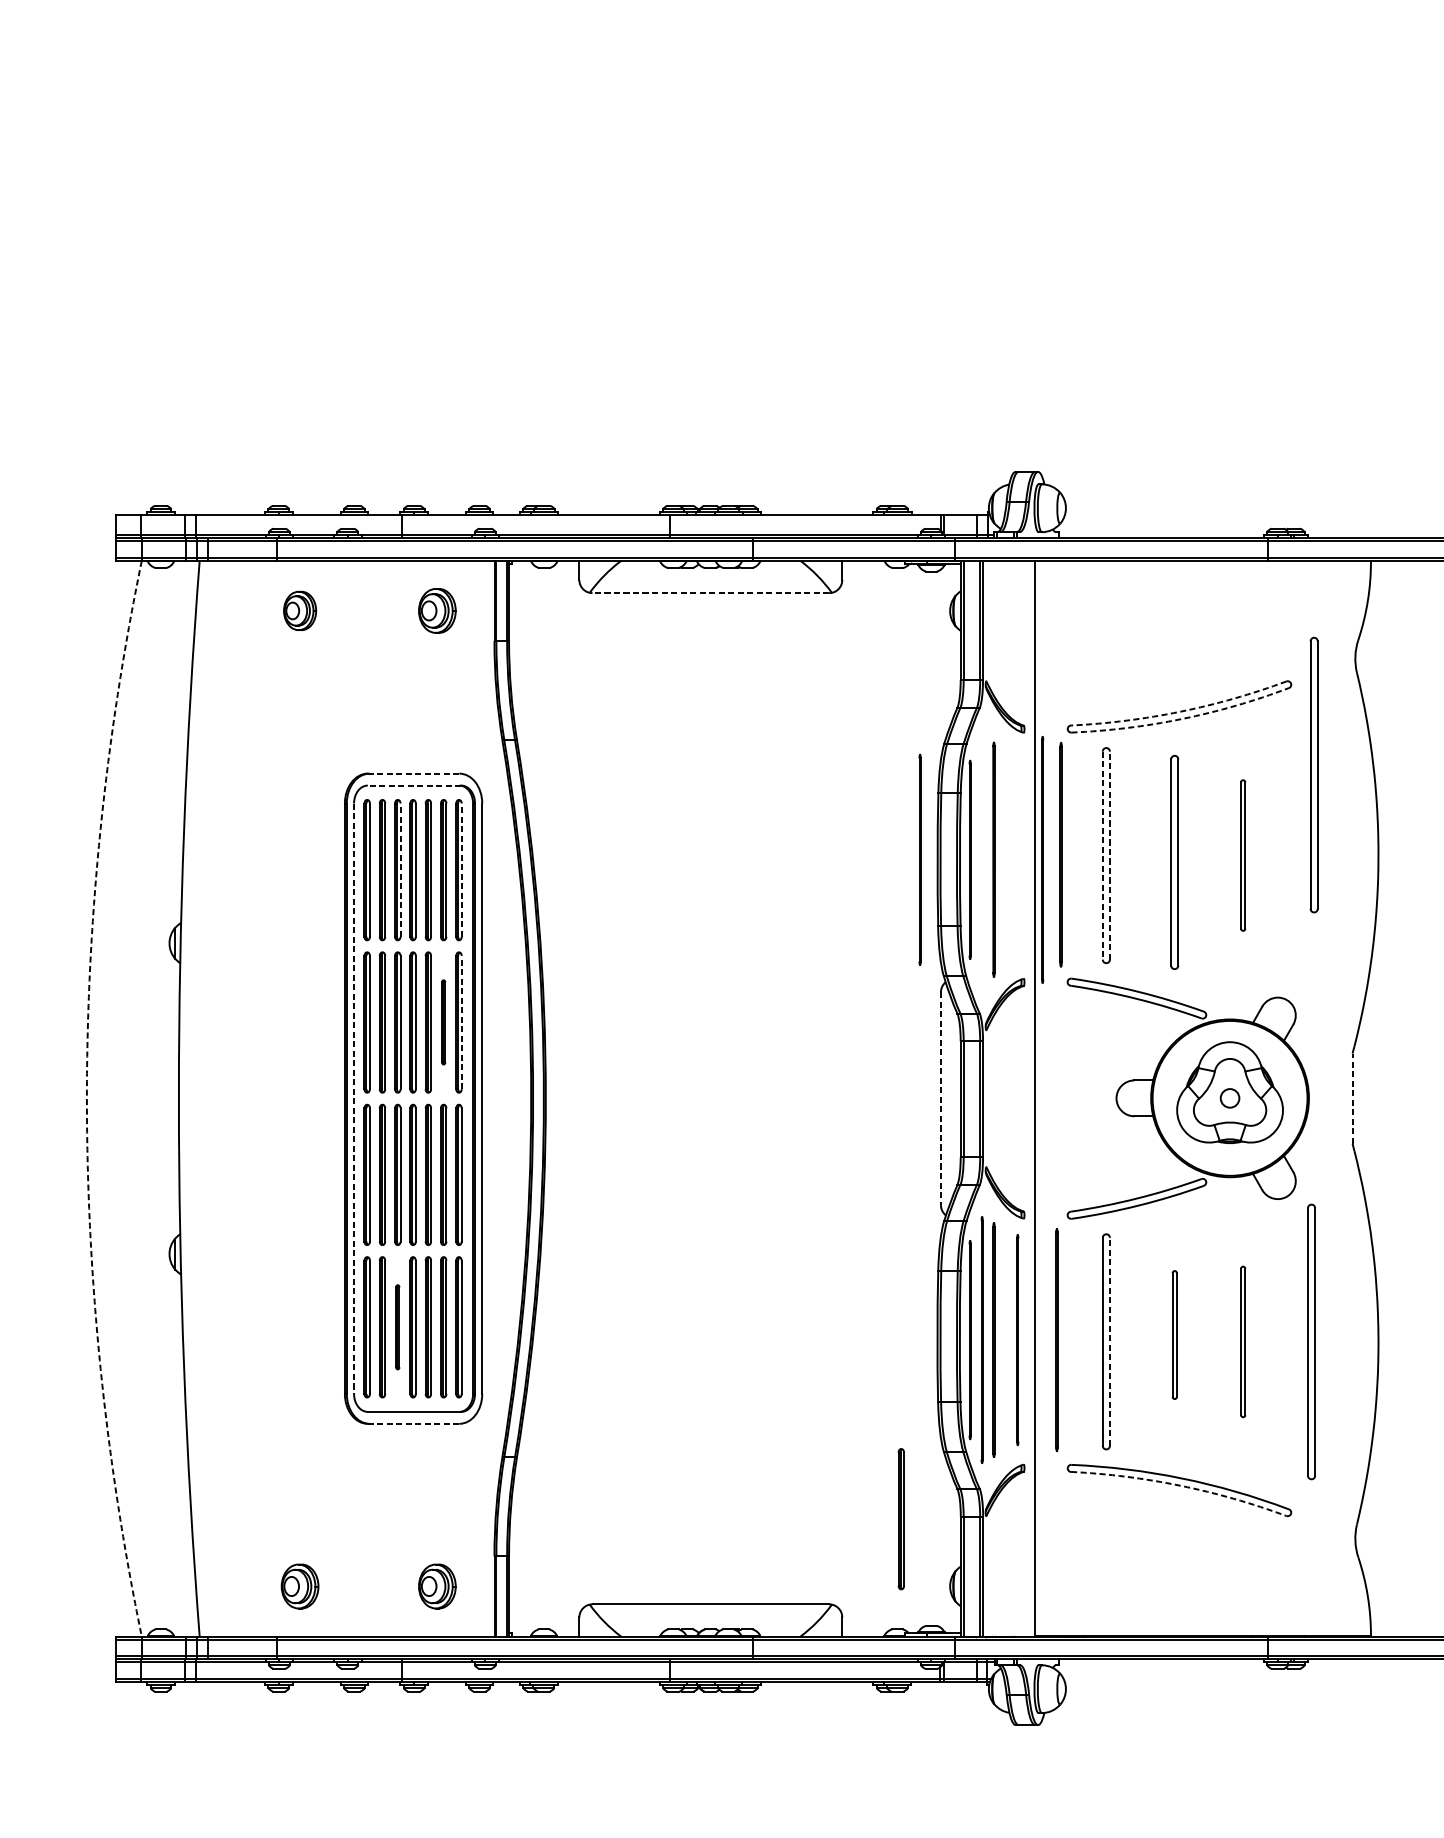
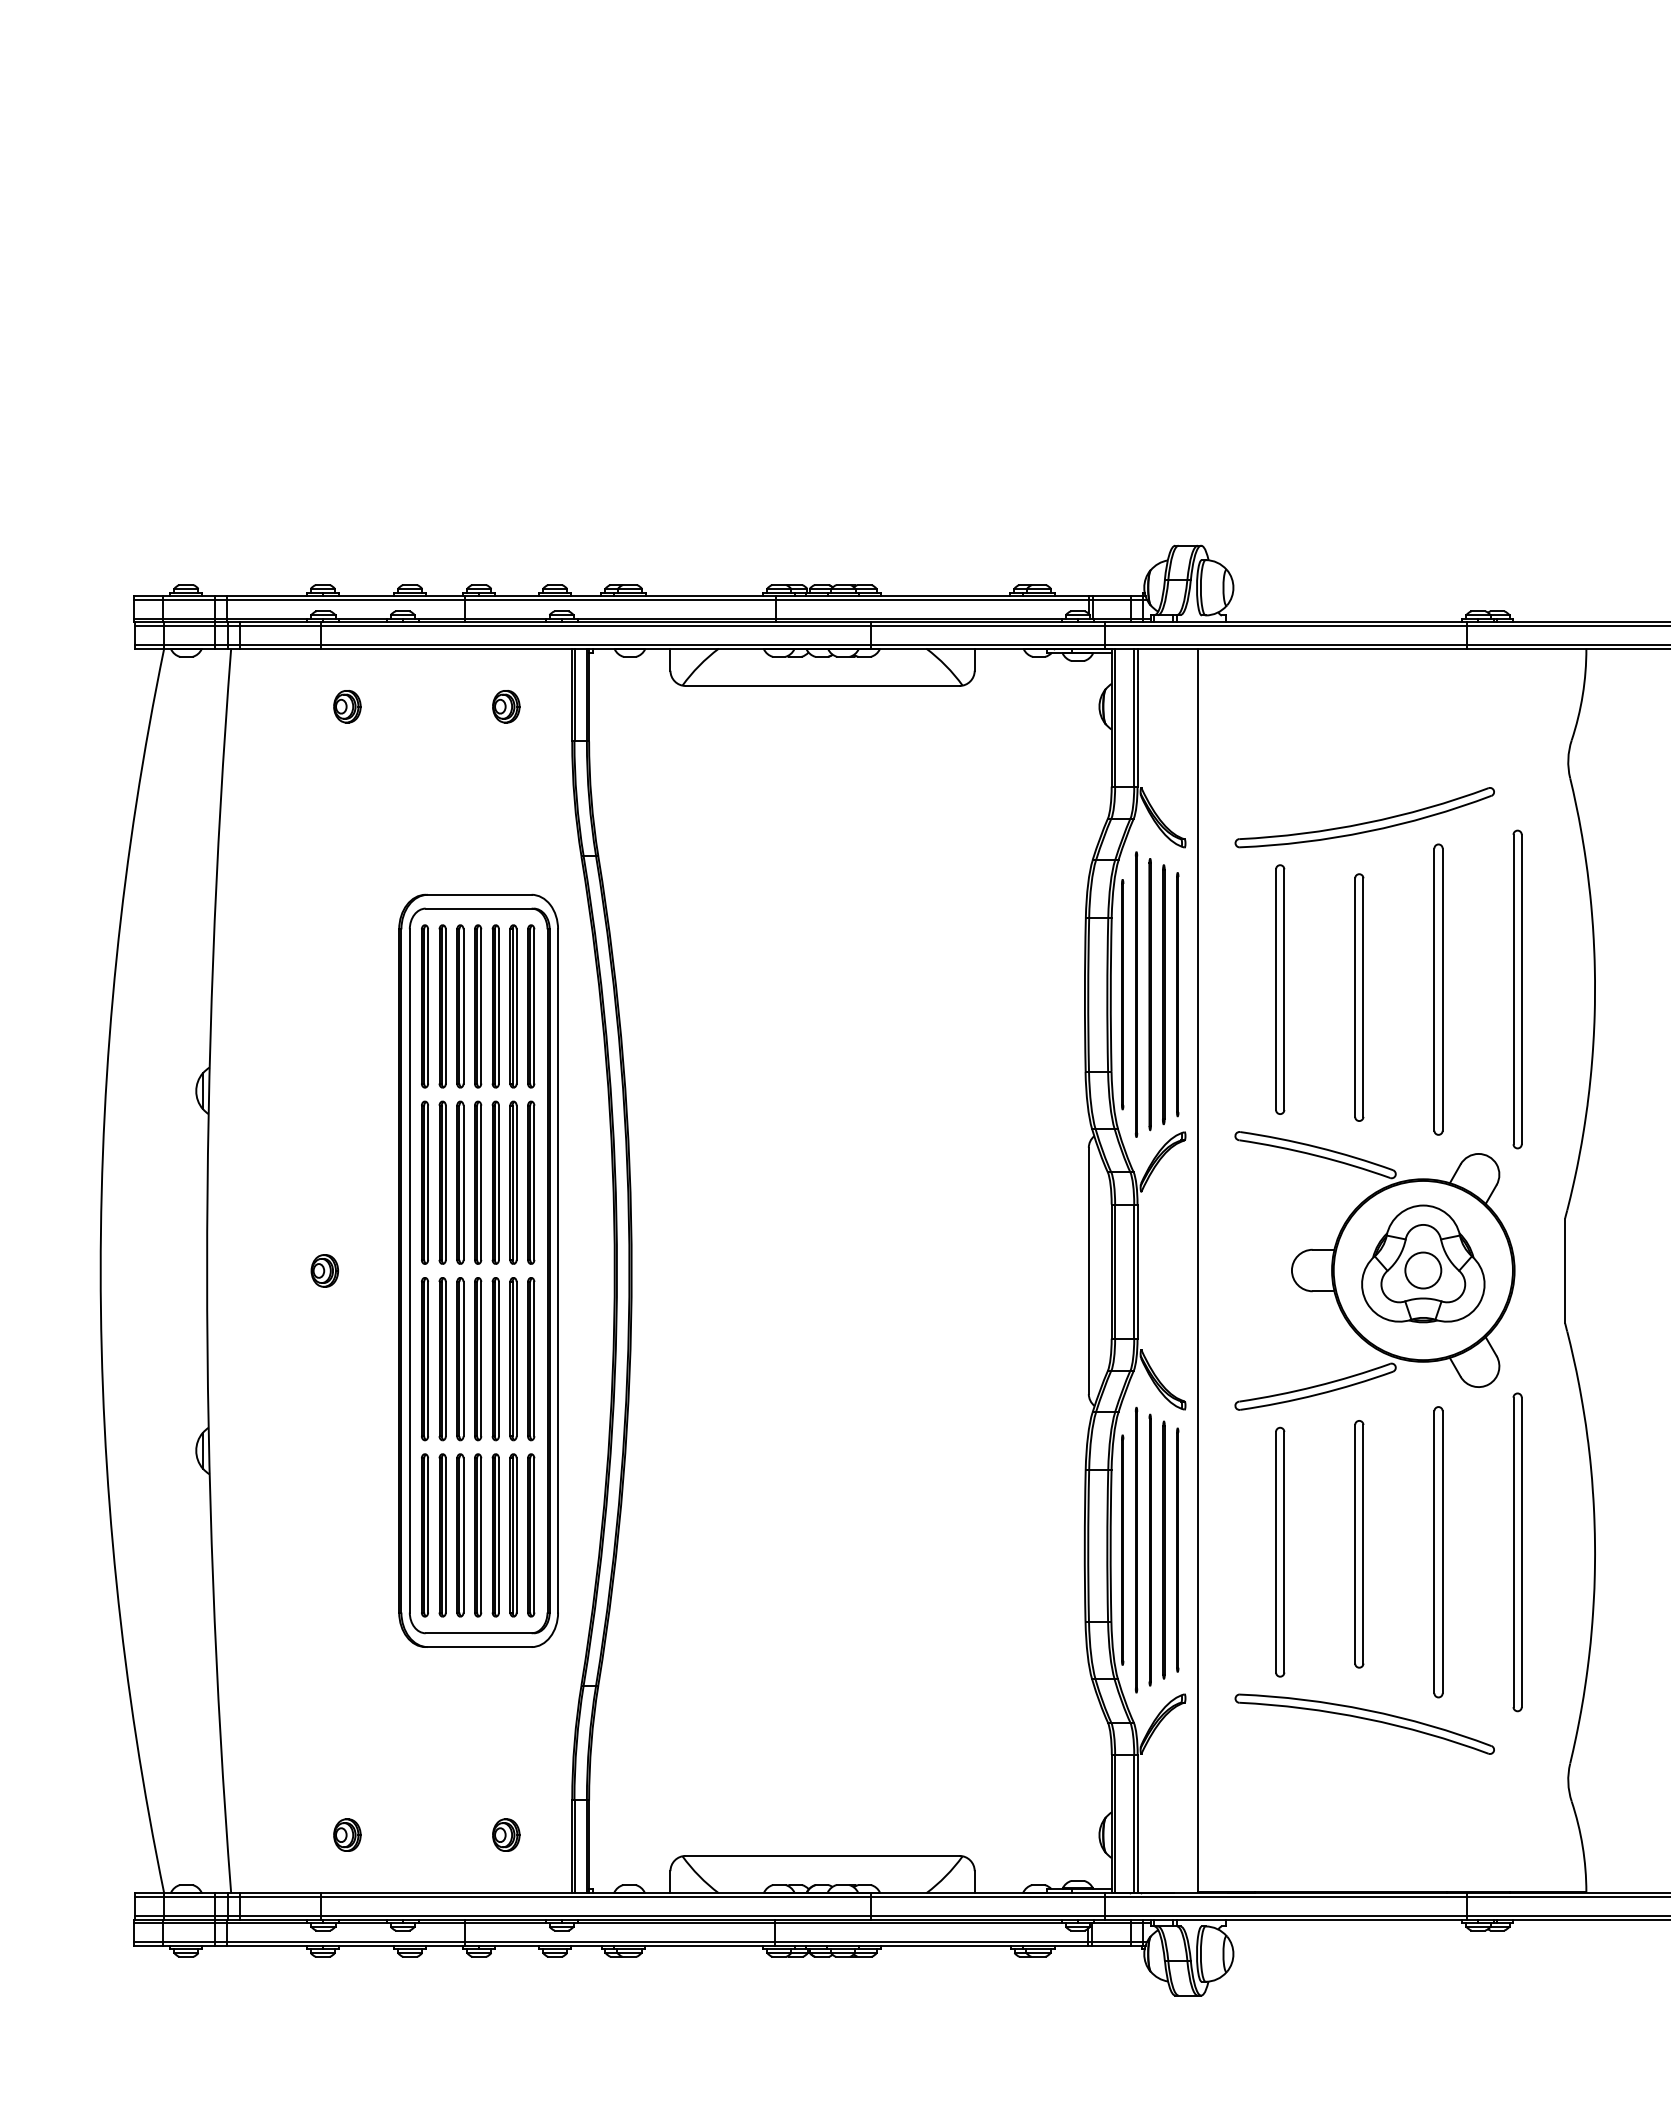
line: (553, 518) -> (640, 599), added
line: (710, 592) -> (822, 685), dashed -> solid
part: (300, 610) -> (347, 706), size x0.71
part: (437, 610) -> (506, 706), size x0.62
arc: (1180, 712) -> (1365, 823), dashed -> solid
arc: (1181, 718) -> (1367, 831), dashed -> solid
line: (413, 773) -> (478, 894), dashed -> solid
part: (1314, 775) -> (1517, 989), moved
line: (414, 785) -> (479, 908), dashed -> solid
line: (1060, 854) -> (1163, 994), moved
line: (1110, 855) -> (1284, 989), dashed -> solid
part: (1243, 855) -> (1438, 989), size x1.67
line: (1103, 856) -> (1276, 990), dashed -> solid
line: (919, 859) -> (1177, 994), moved
line: (1042, 859) -> (1136, 994), moved
line: (400, 869) -> (463, 1005), dashed -> solid
line: (461, 869) -> (534, 1005), dashed -> solid
part: (443, 1022) -> (513, 1182), size x1.67
line: (461, 1022) -> (534, 1182), dashed -> solid
arc: (86, 1098) -> (100, 1270), dashed -> solid
part: (280, 1098) -> (324, 1270), added
line: (353, 1098) -> (409, 1270), dashed -> solid
circle: (1230, 1098) -> (1423, 1270), size x1.67
line: (1352, 1098) -> (1565, 1270), dashed -> solid
line: (940, 1099) -> (1088, 1271), dashed -> solid
part: (397, 1327) -> (460, 1535), size x1.67
part: (1174, 1335) -> (1359, 1544), size x1.67
line: (1056, 1339) -> (1163, 1549), moved
line: (1110, 1341) -> (1284, 1551), dashed -> solid
part: (1243, 1342) -> (1438, 1552), size x1.67
line: (413, 1424) -> (478, 1647), dashed -> solid
arc: (1180, 1485) -> (1365, 1718), dashed -> solid
part: (900, 1519) -> (1042, 1757), removed
part: (300, 1585) -> (347, 1834), size x0.62
part: (437, 1585) -> (506, 1834), size x0.62

